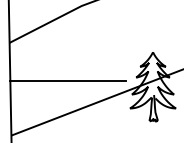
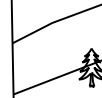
line: (67, 81) -> (44, 64), removed

